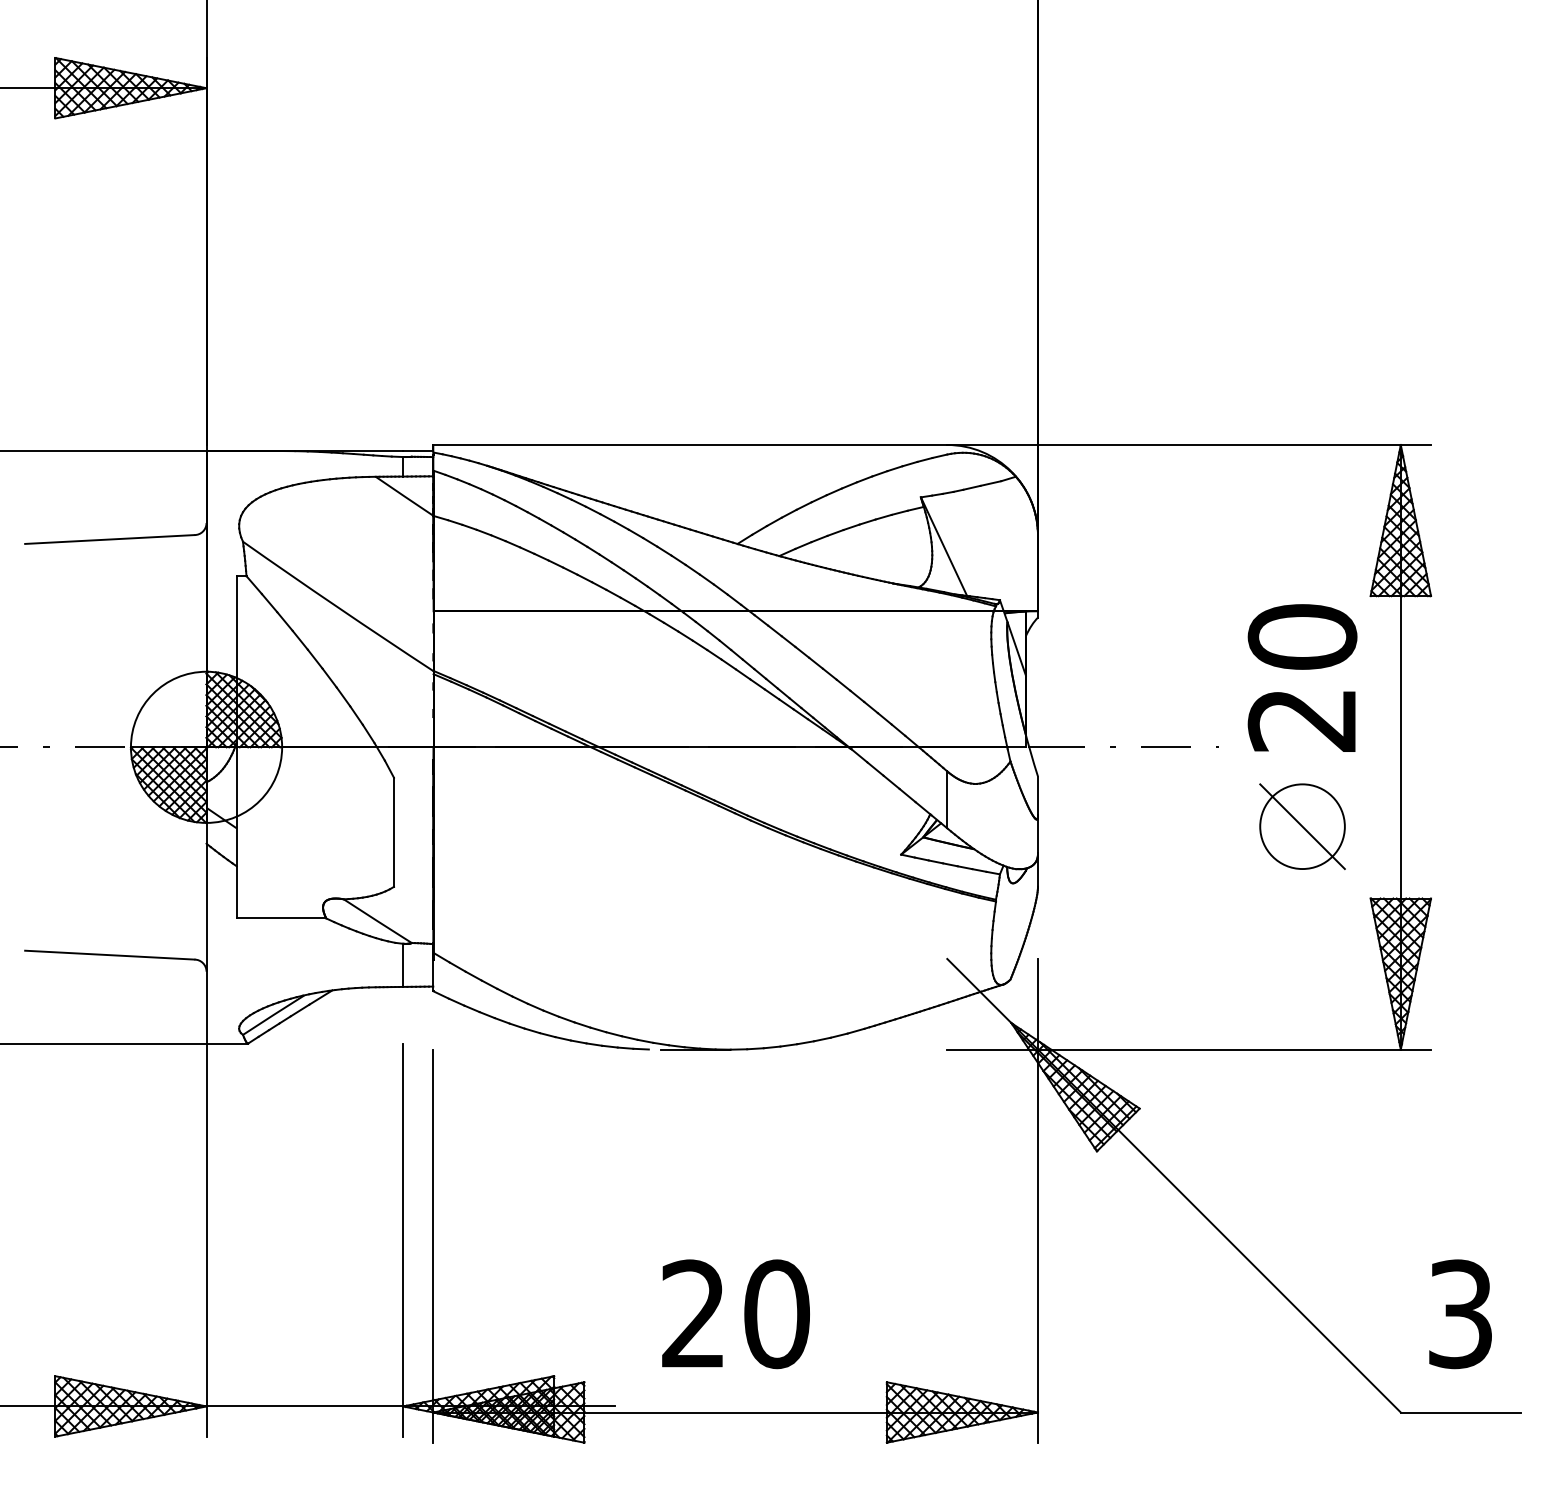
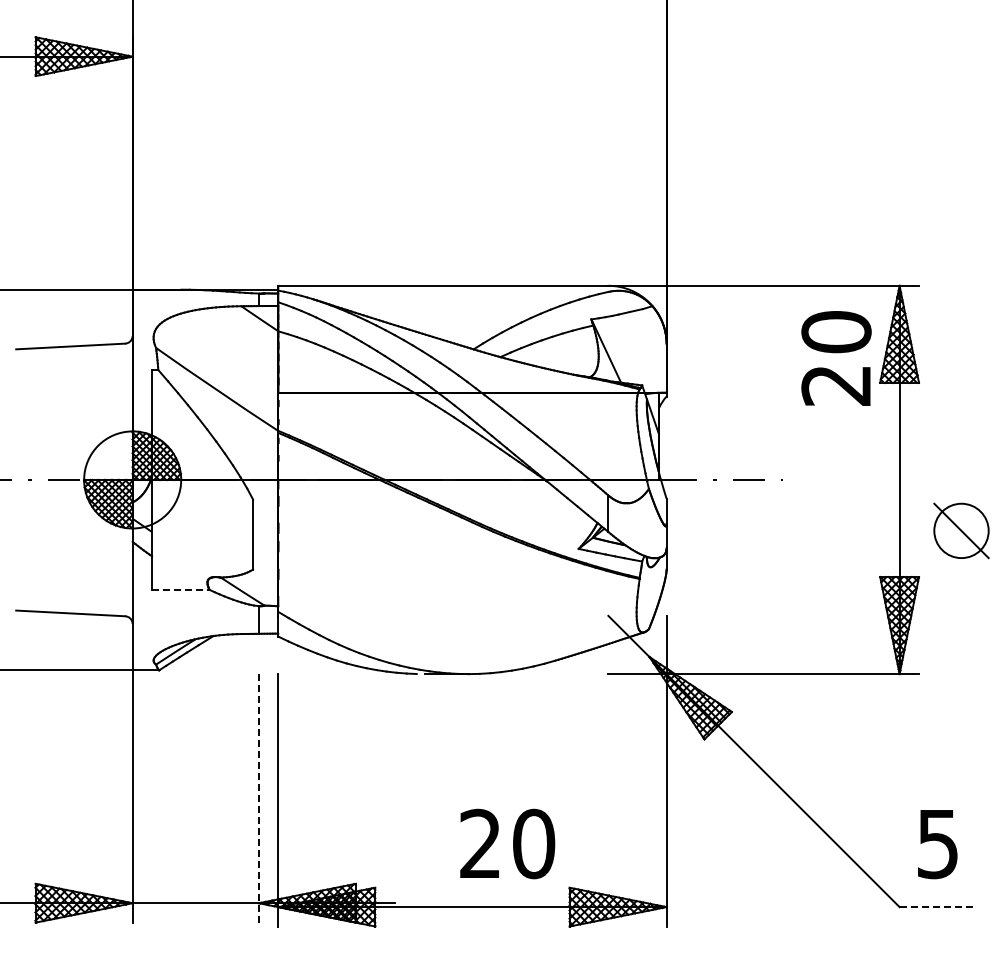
text: (1302, 678) -> (836, 358), moved
part: (1302, 826) -> (961, 530), moved
line: (281, 917) -> (180, 589), solid -> dashed
line: (402, 1238) -> (258, 795), solid -> dashed
text: (735, 1313) -> (507, 843), moved
text: (1461, 1313) -> (938, 843), 3 -> 5
line: (1461, 1413) -> (938, 907), solid -> dashed

